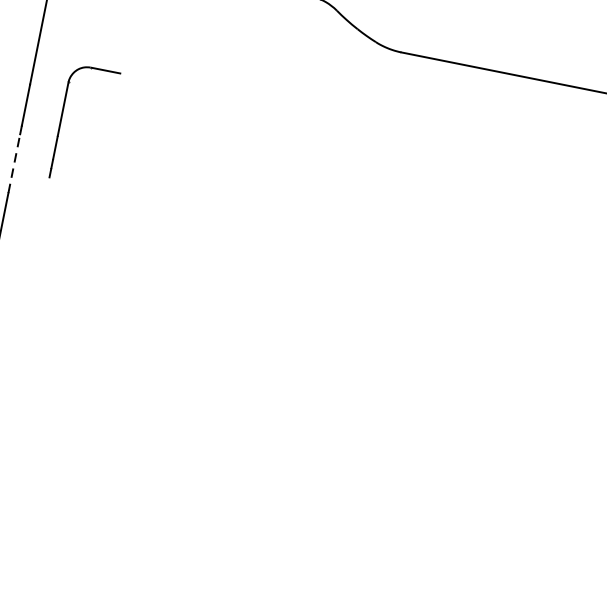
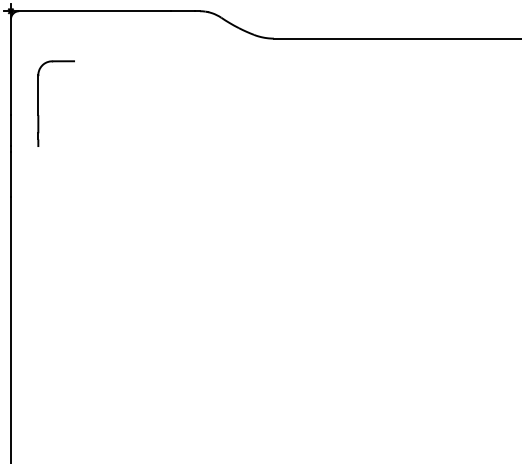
part: (61, 120) -> (38, 103), moved
line: (13, 163) -> (10, 174), dashed -> solid

